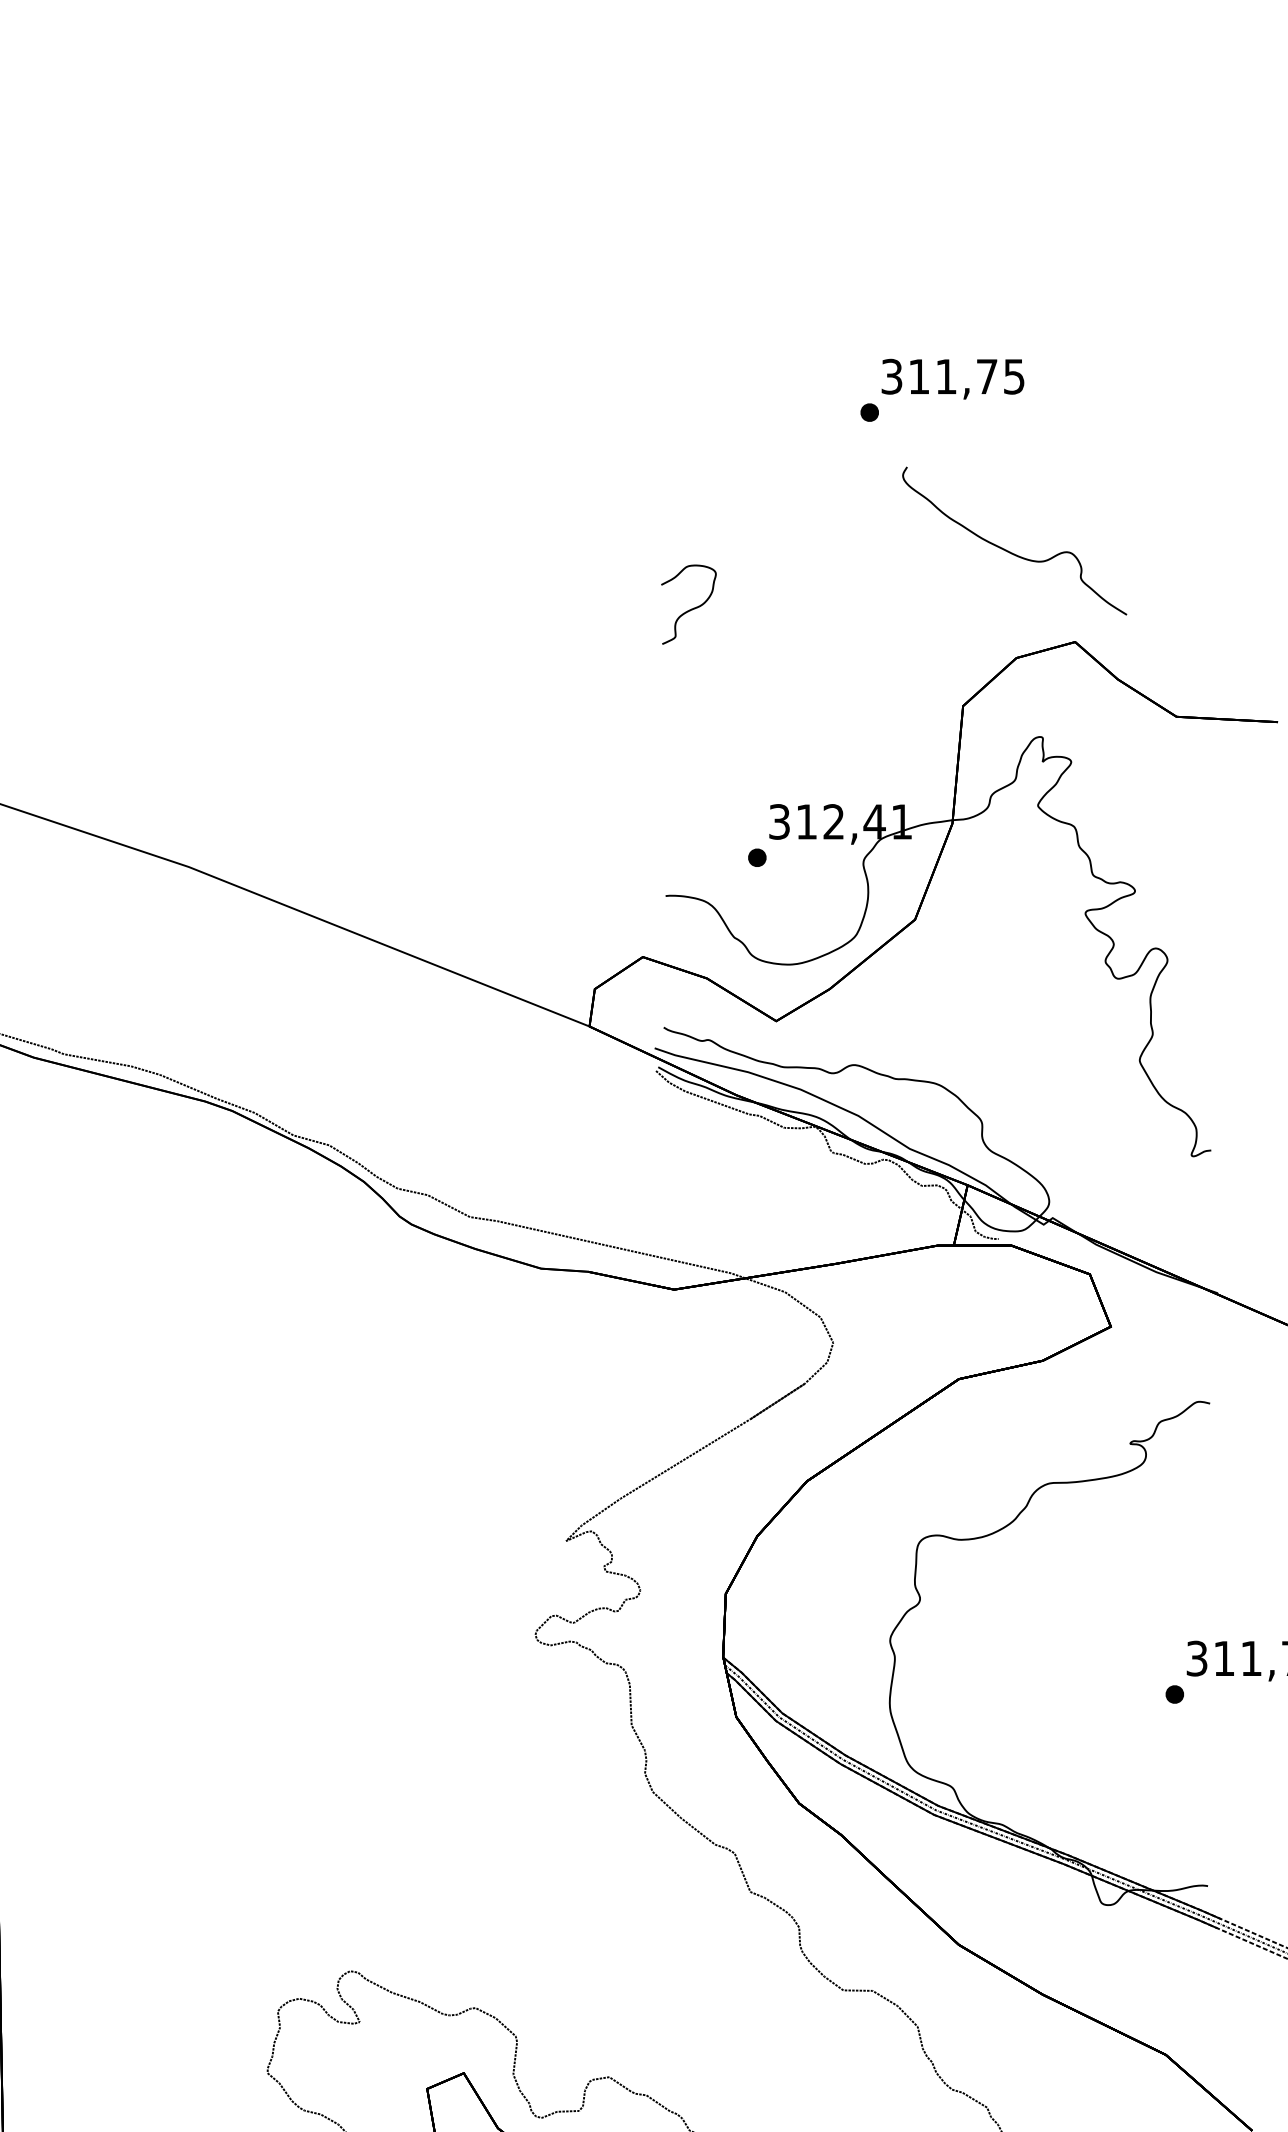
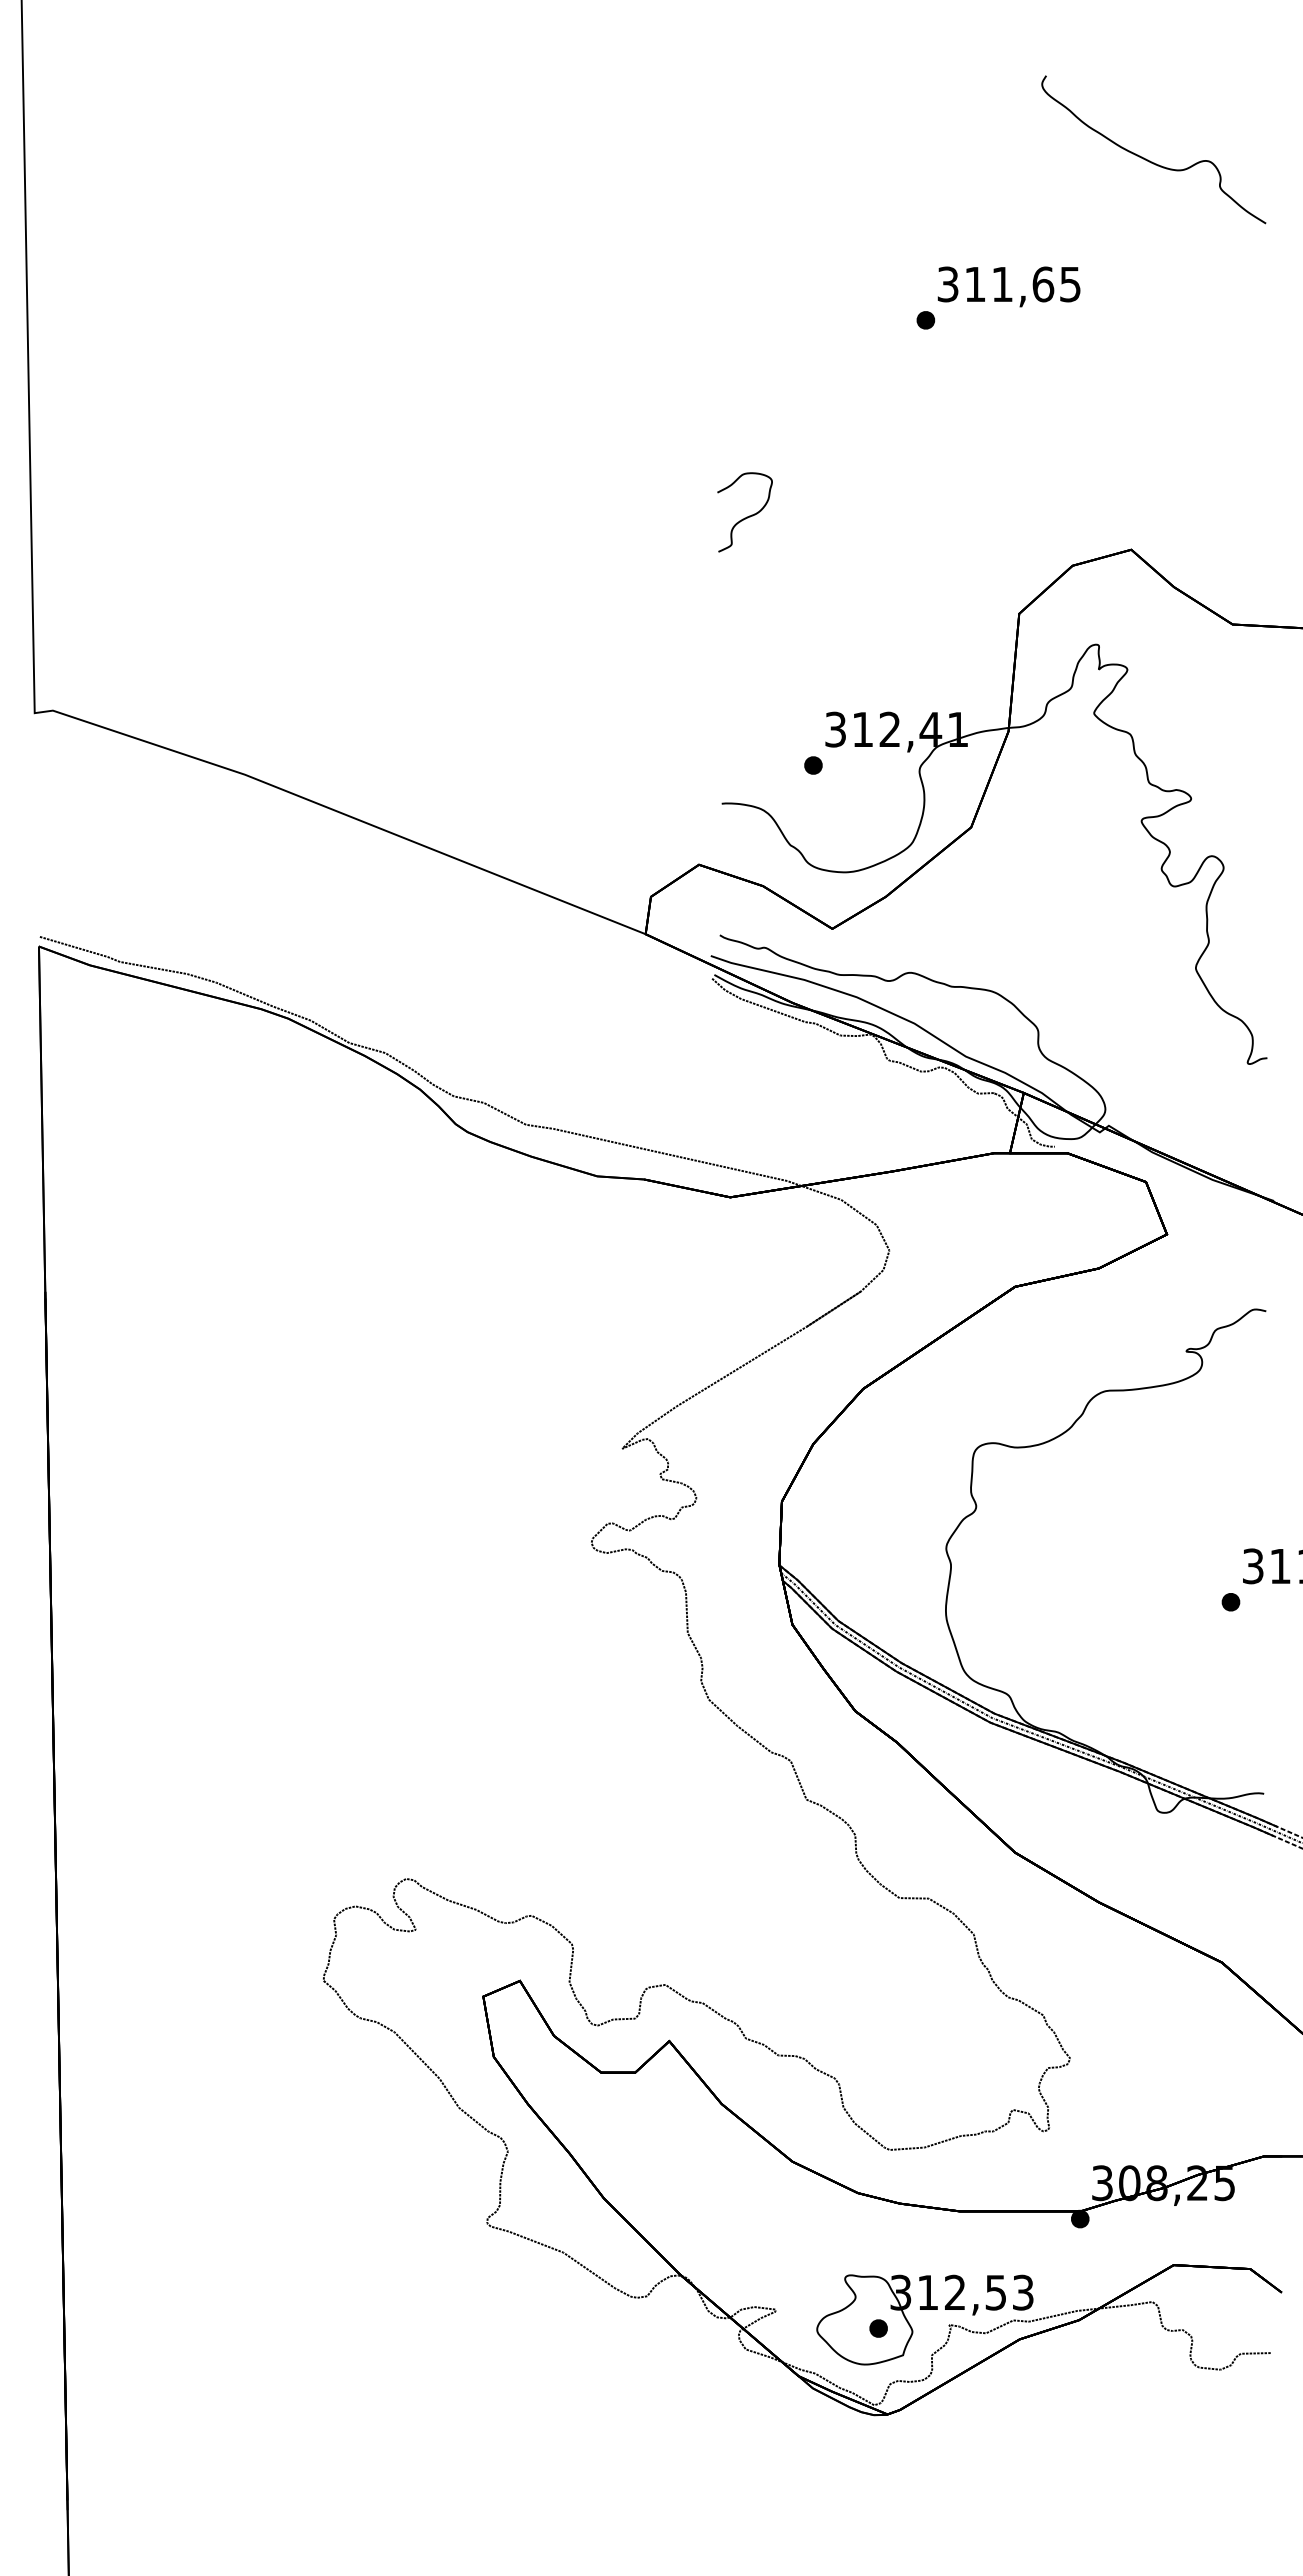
text: (987, 376) -> (1043, 284), 311,75 -> 311,65
part: (1009, 550) -> (1148, 159), moved

